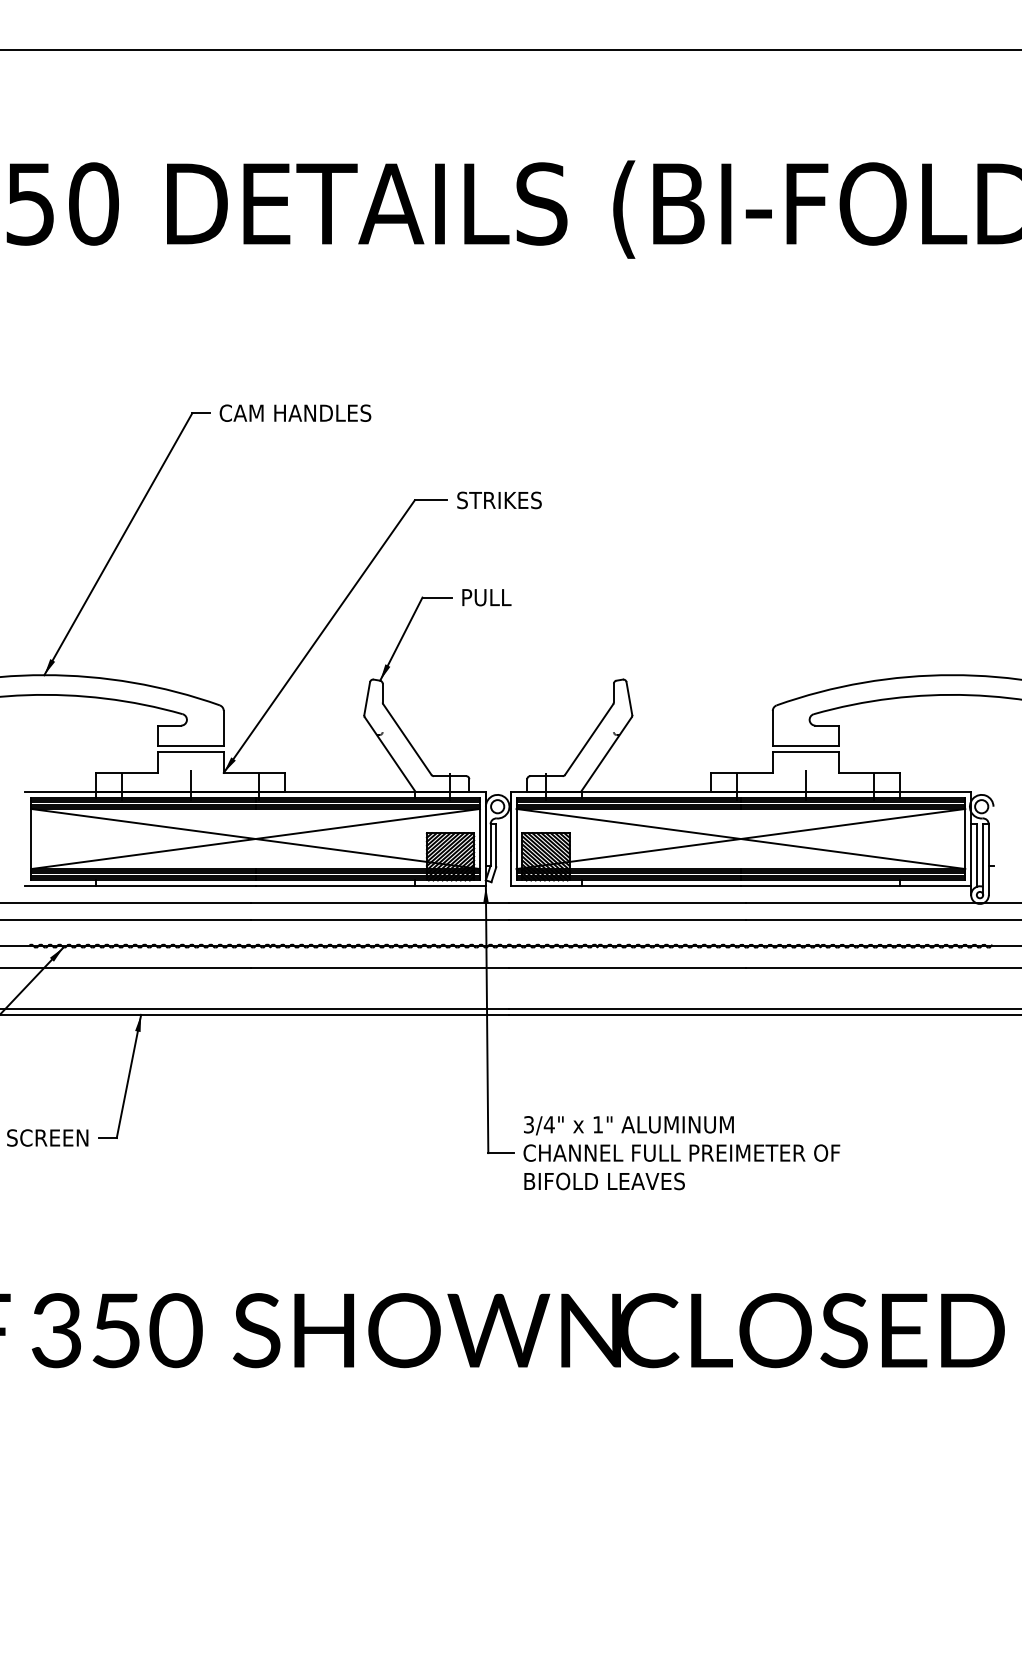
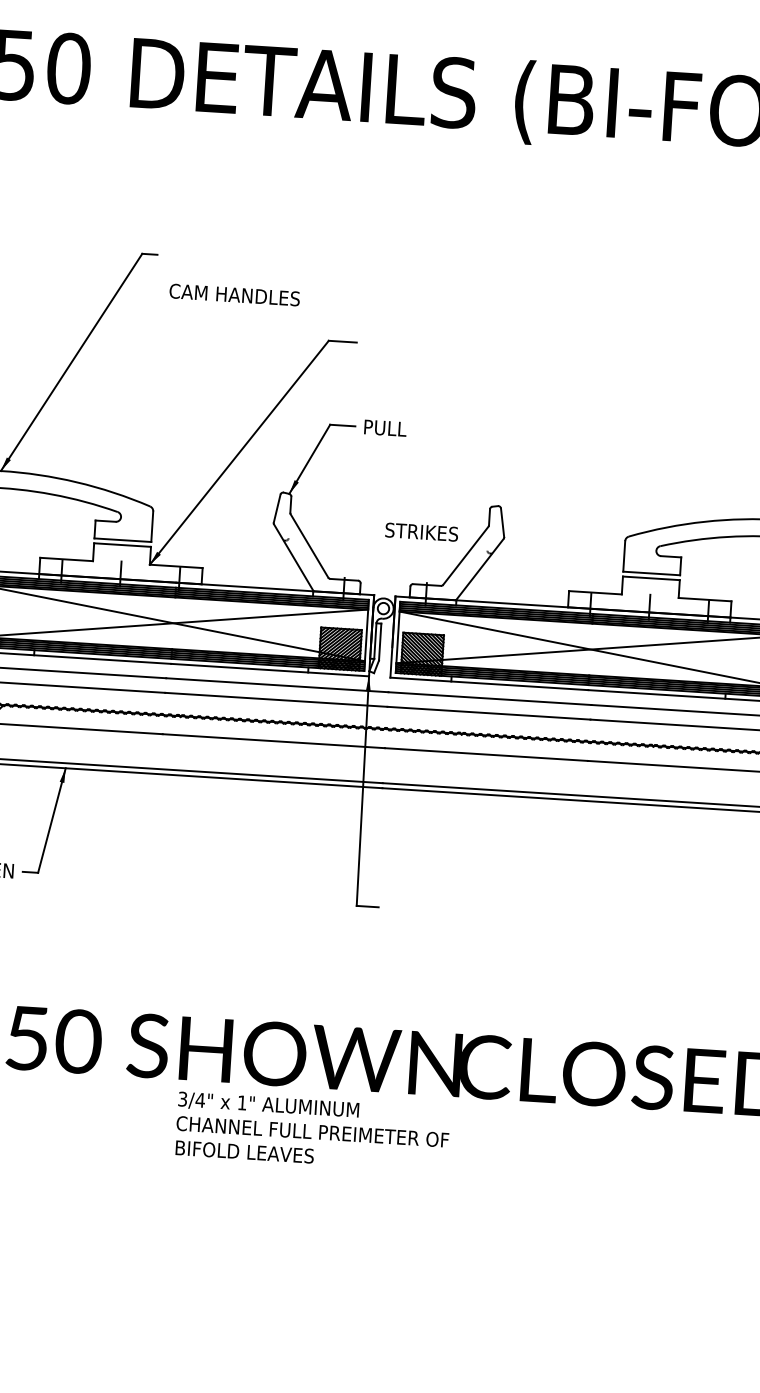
text: (295, 412) -> (234, 294), moved
text: (499, 500) -> (421, 532), moved
text: (681, 1153) -> (312, 1132), moved

